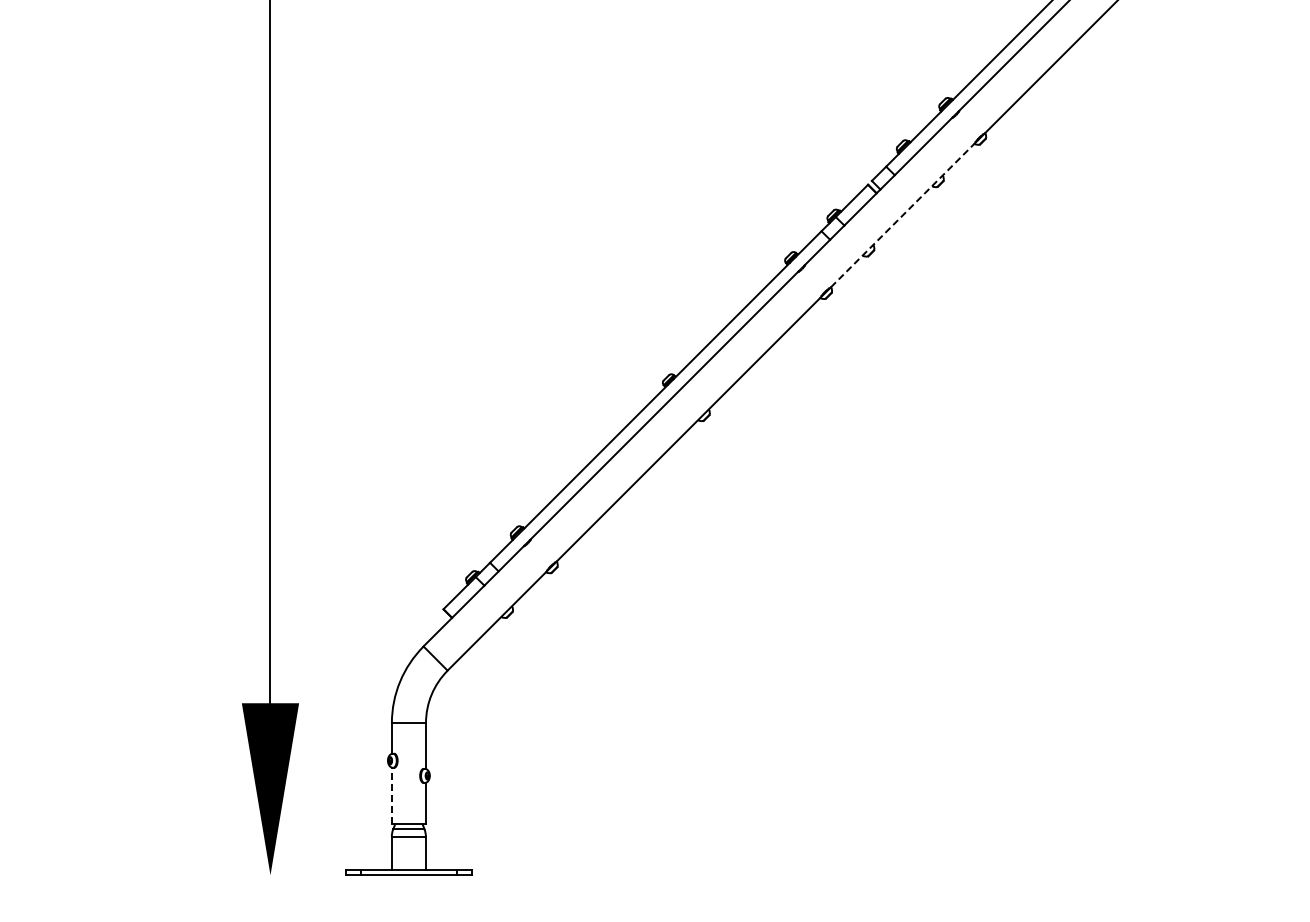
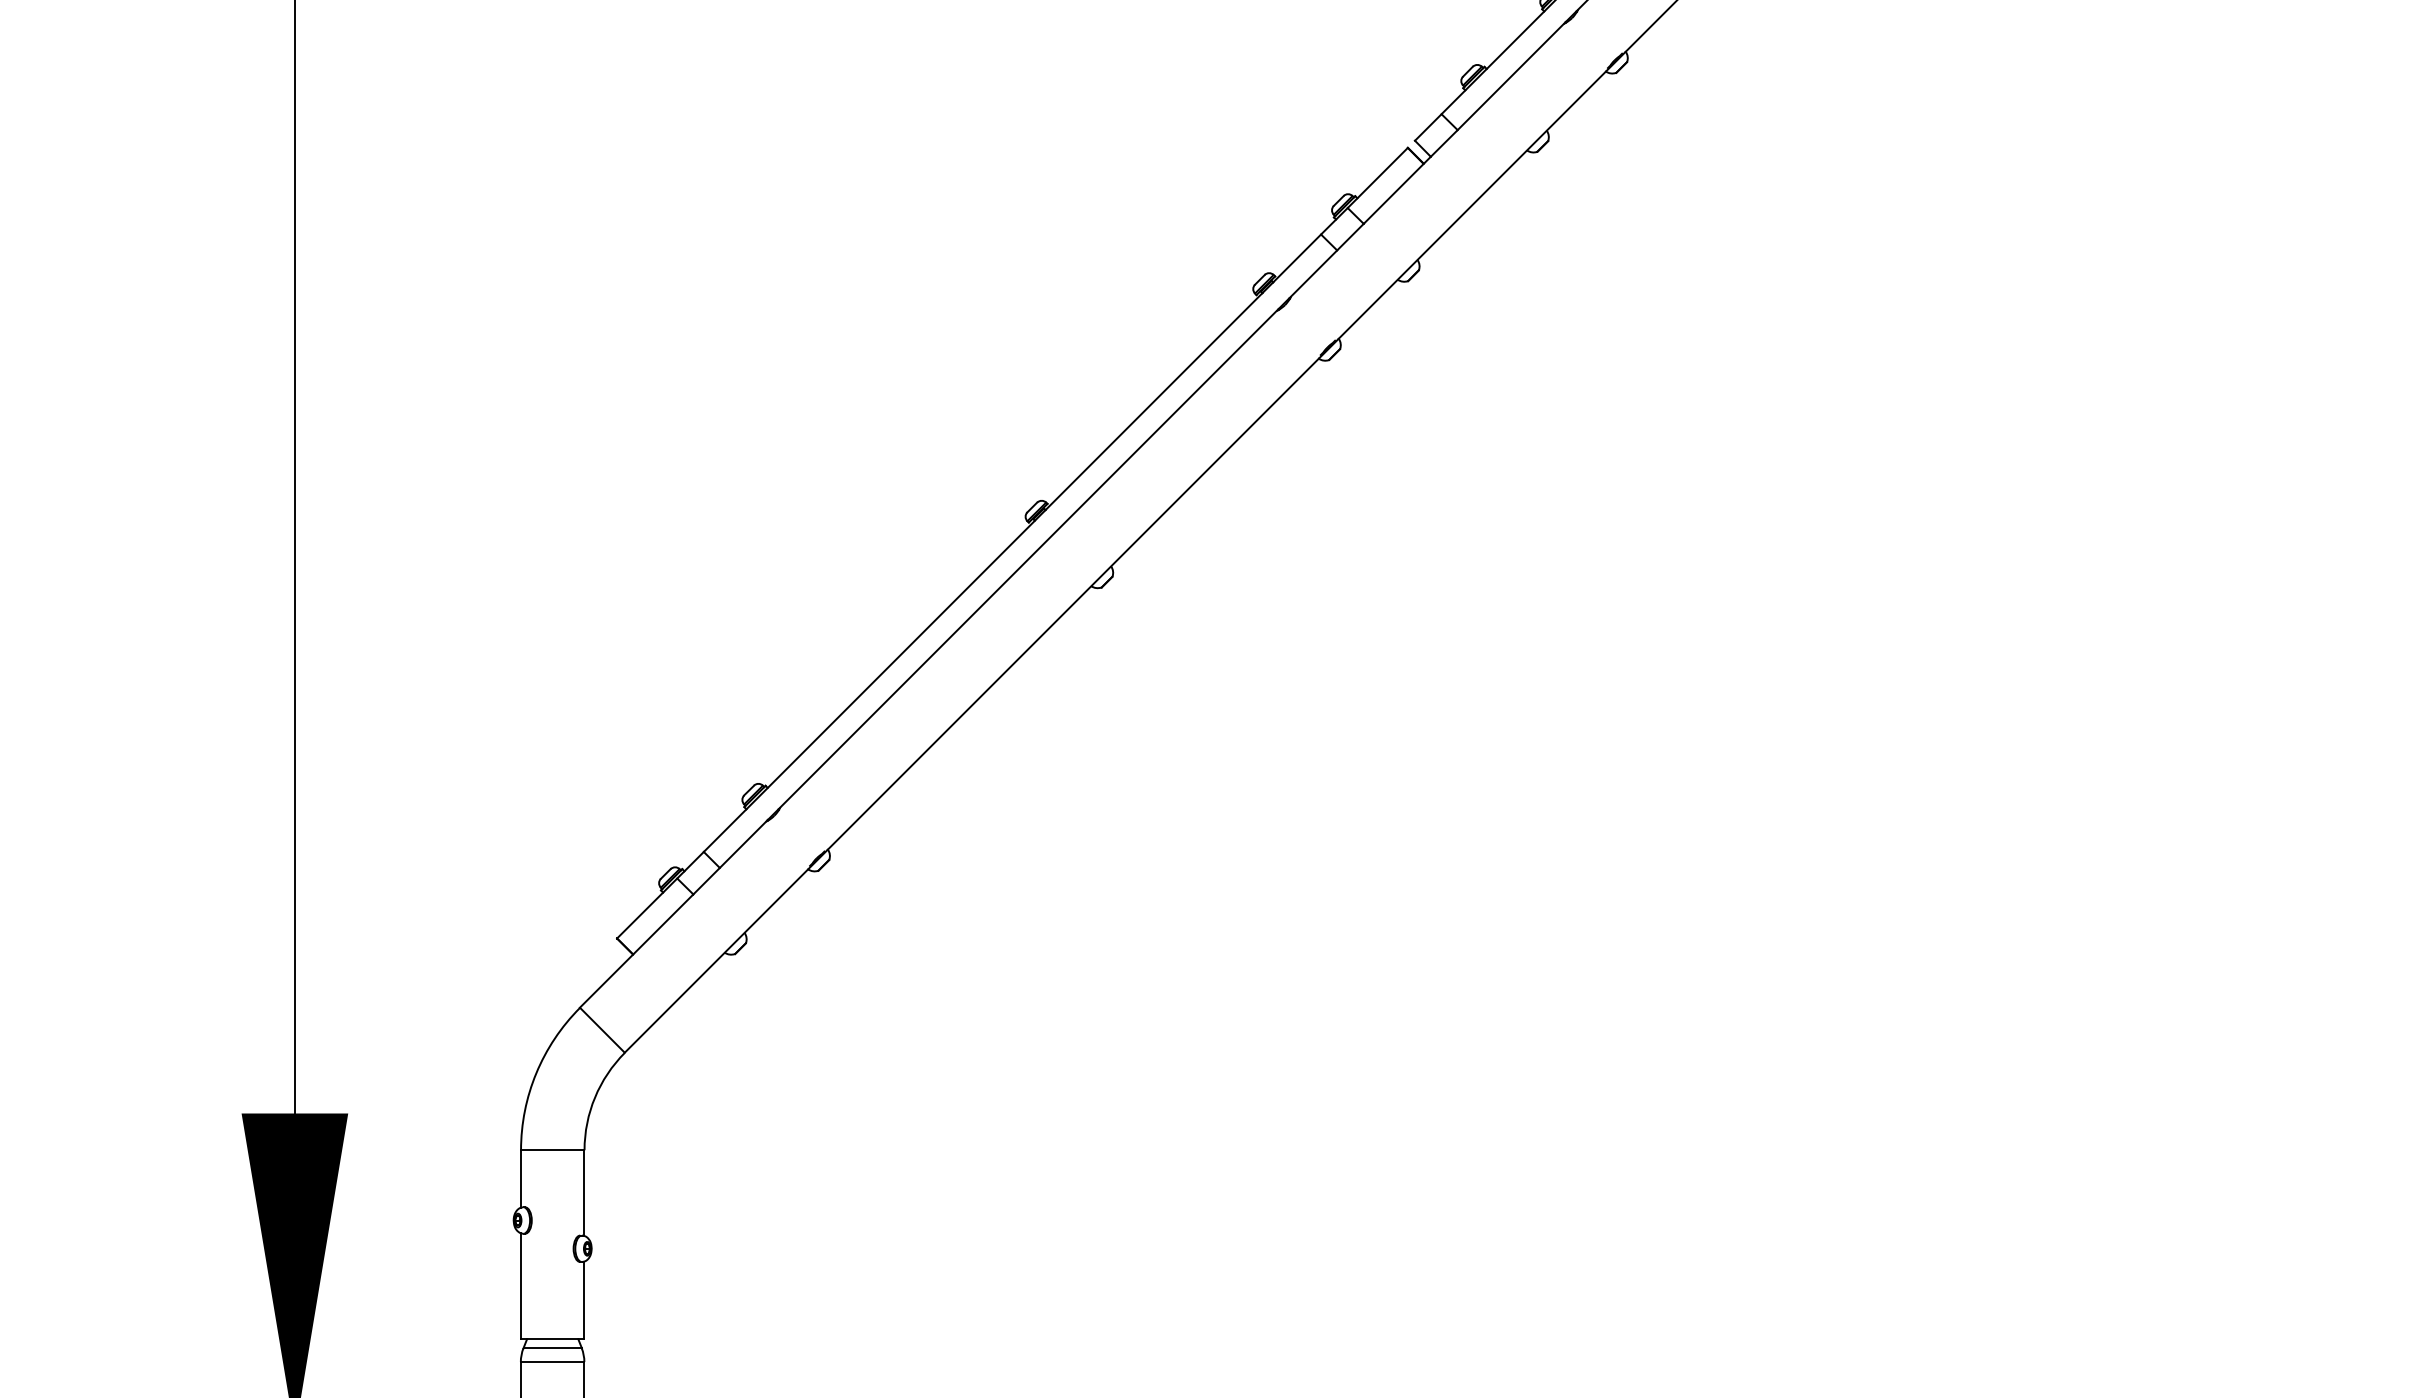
line: (903, 215) -> (1473, 205), dashed -> solid
line: (391, 795) -> (520, 1285), dashed -> solid

